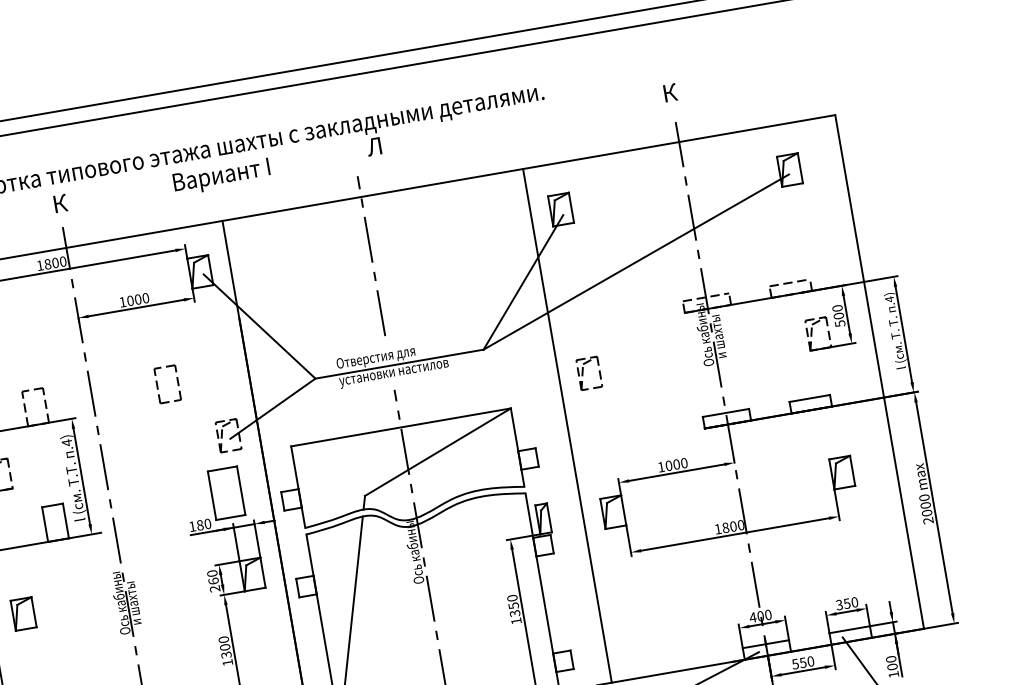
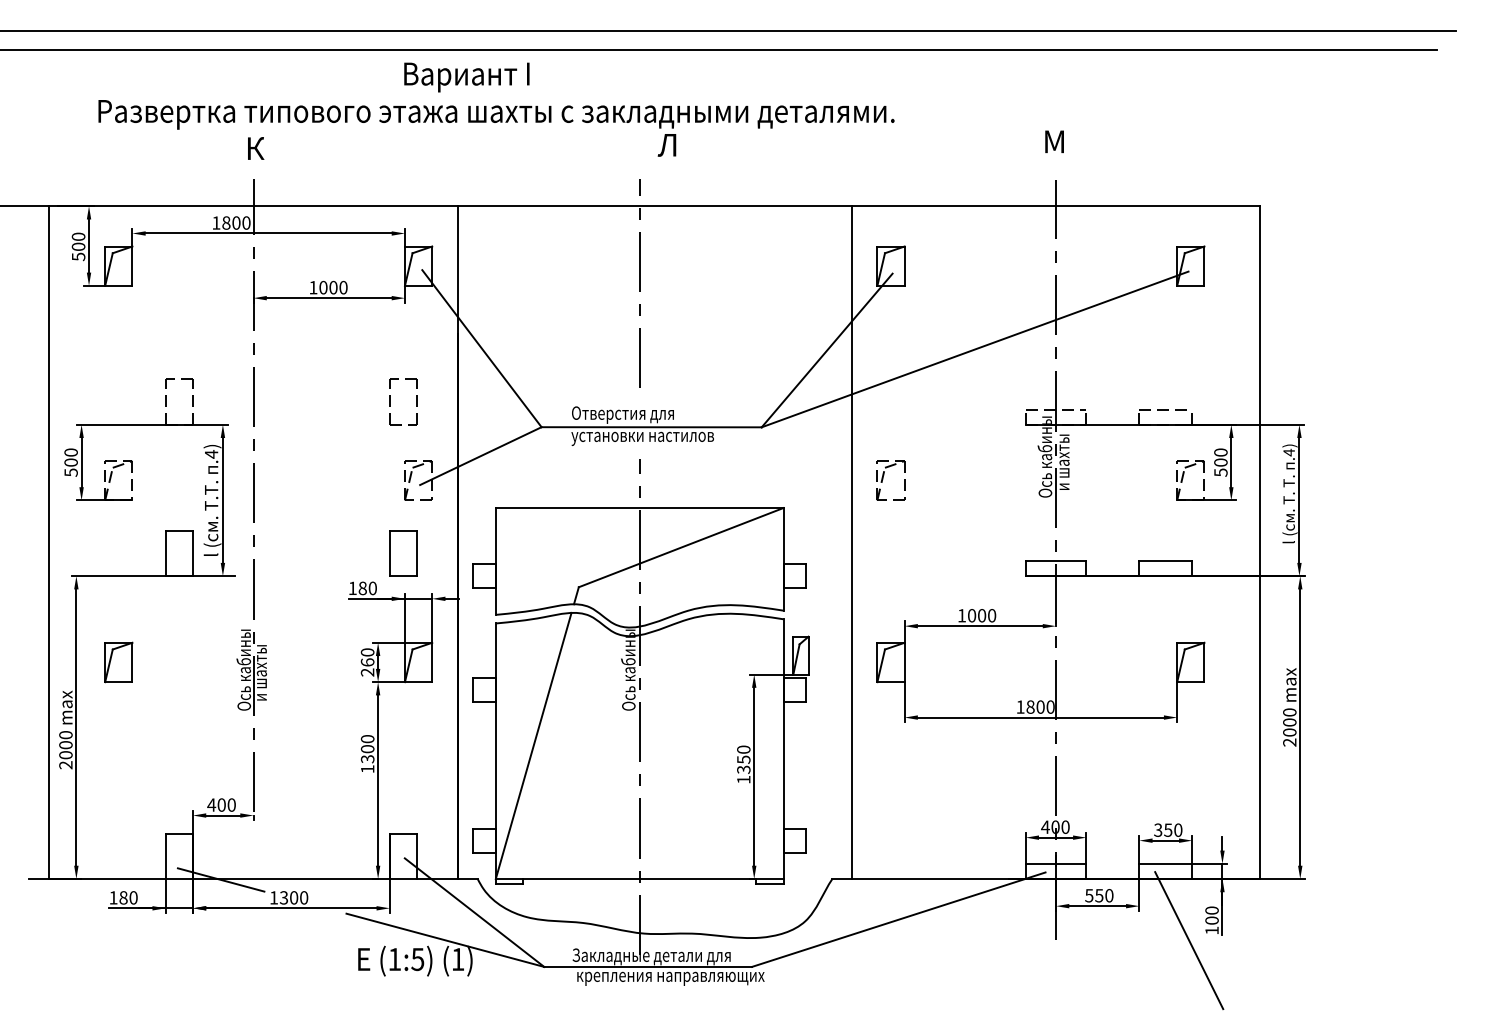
text: (669, 92) -> (1054, 141), К -> М
text: (221, 177) -> (466, 77), moved
part: (157, 385) -> (390, 401), moved
part: (226, 493) -> (403, 553), size x0.71

